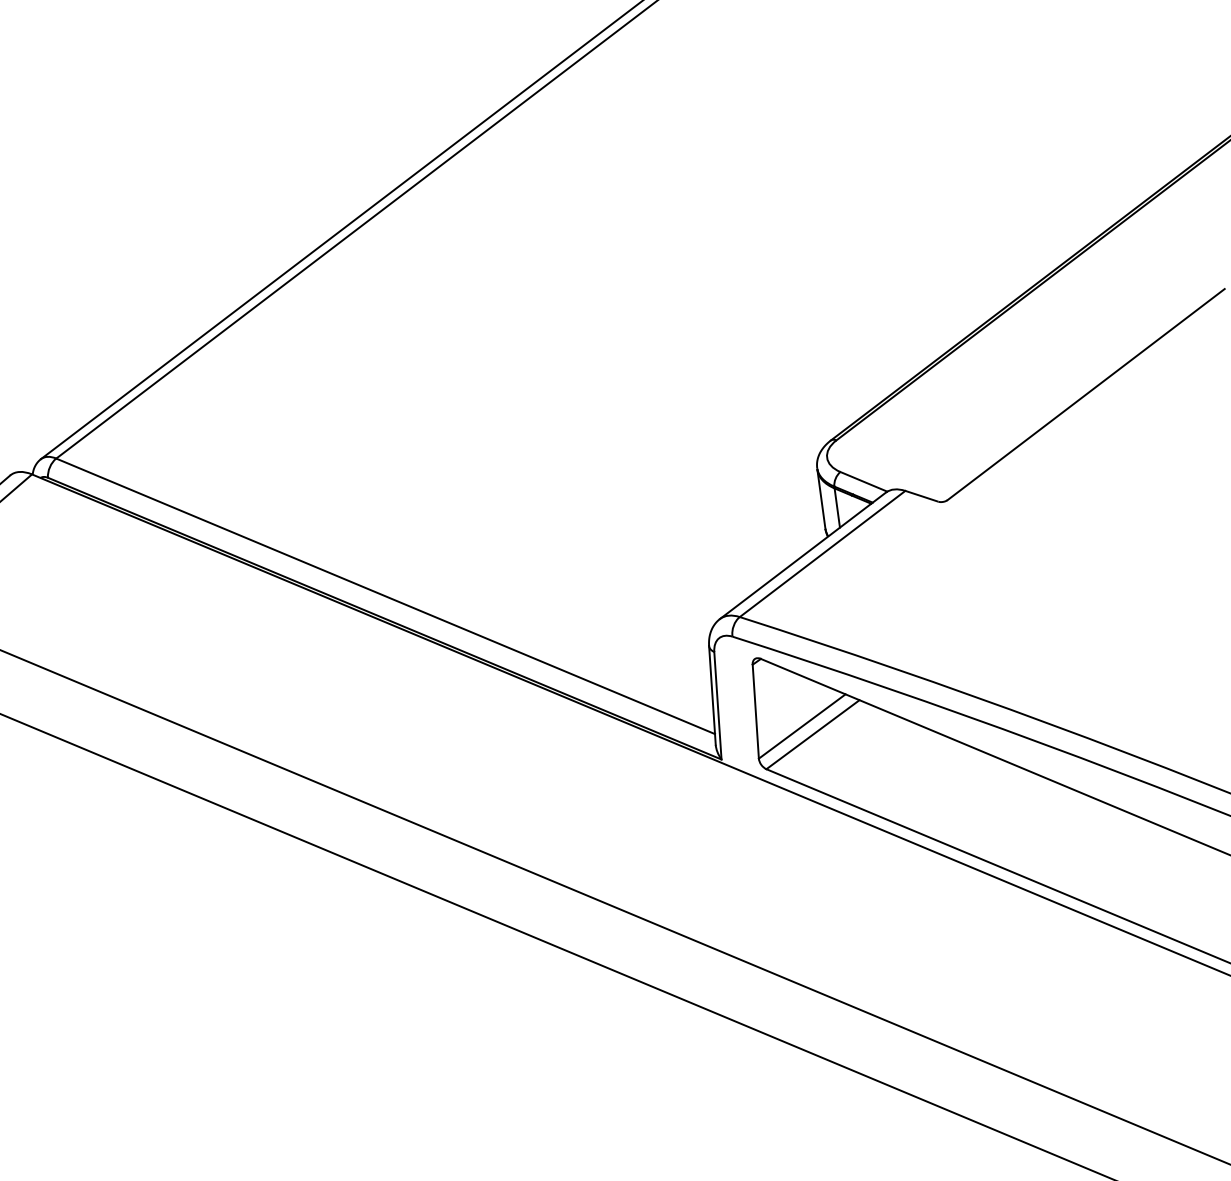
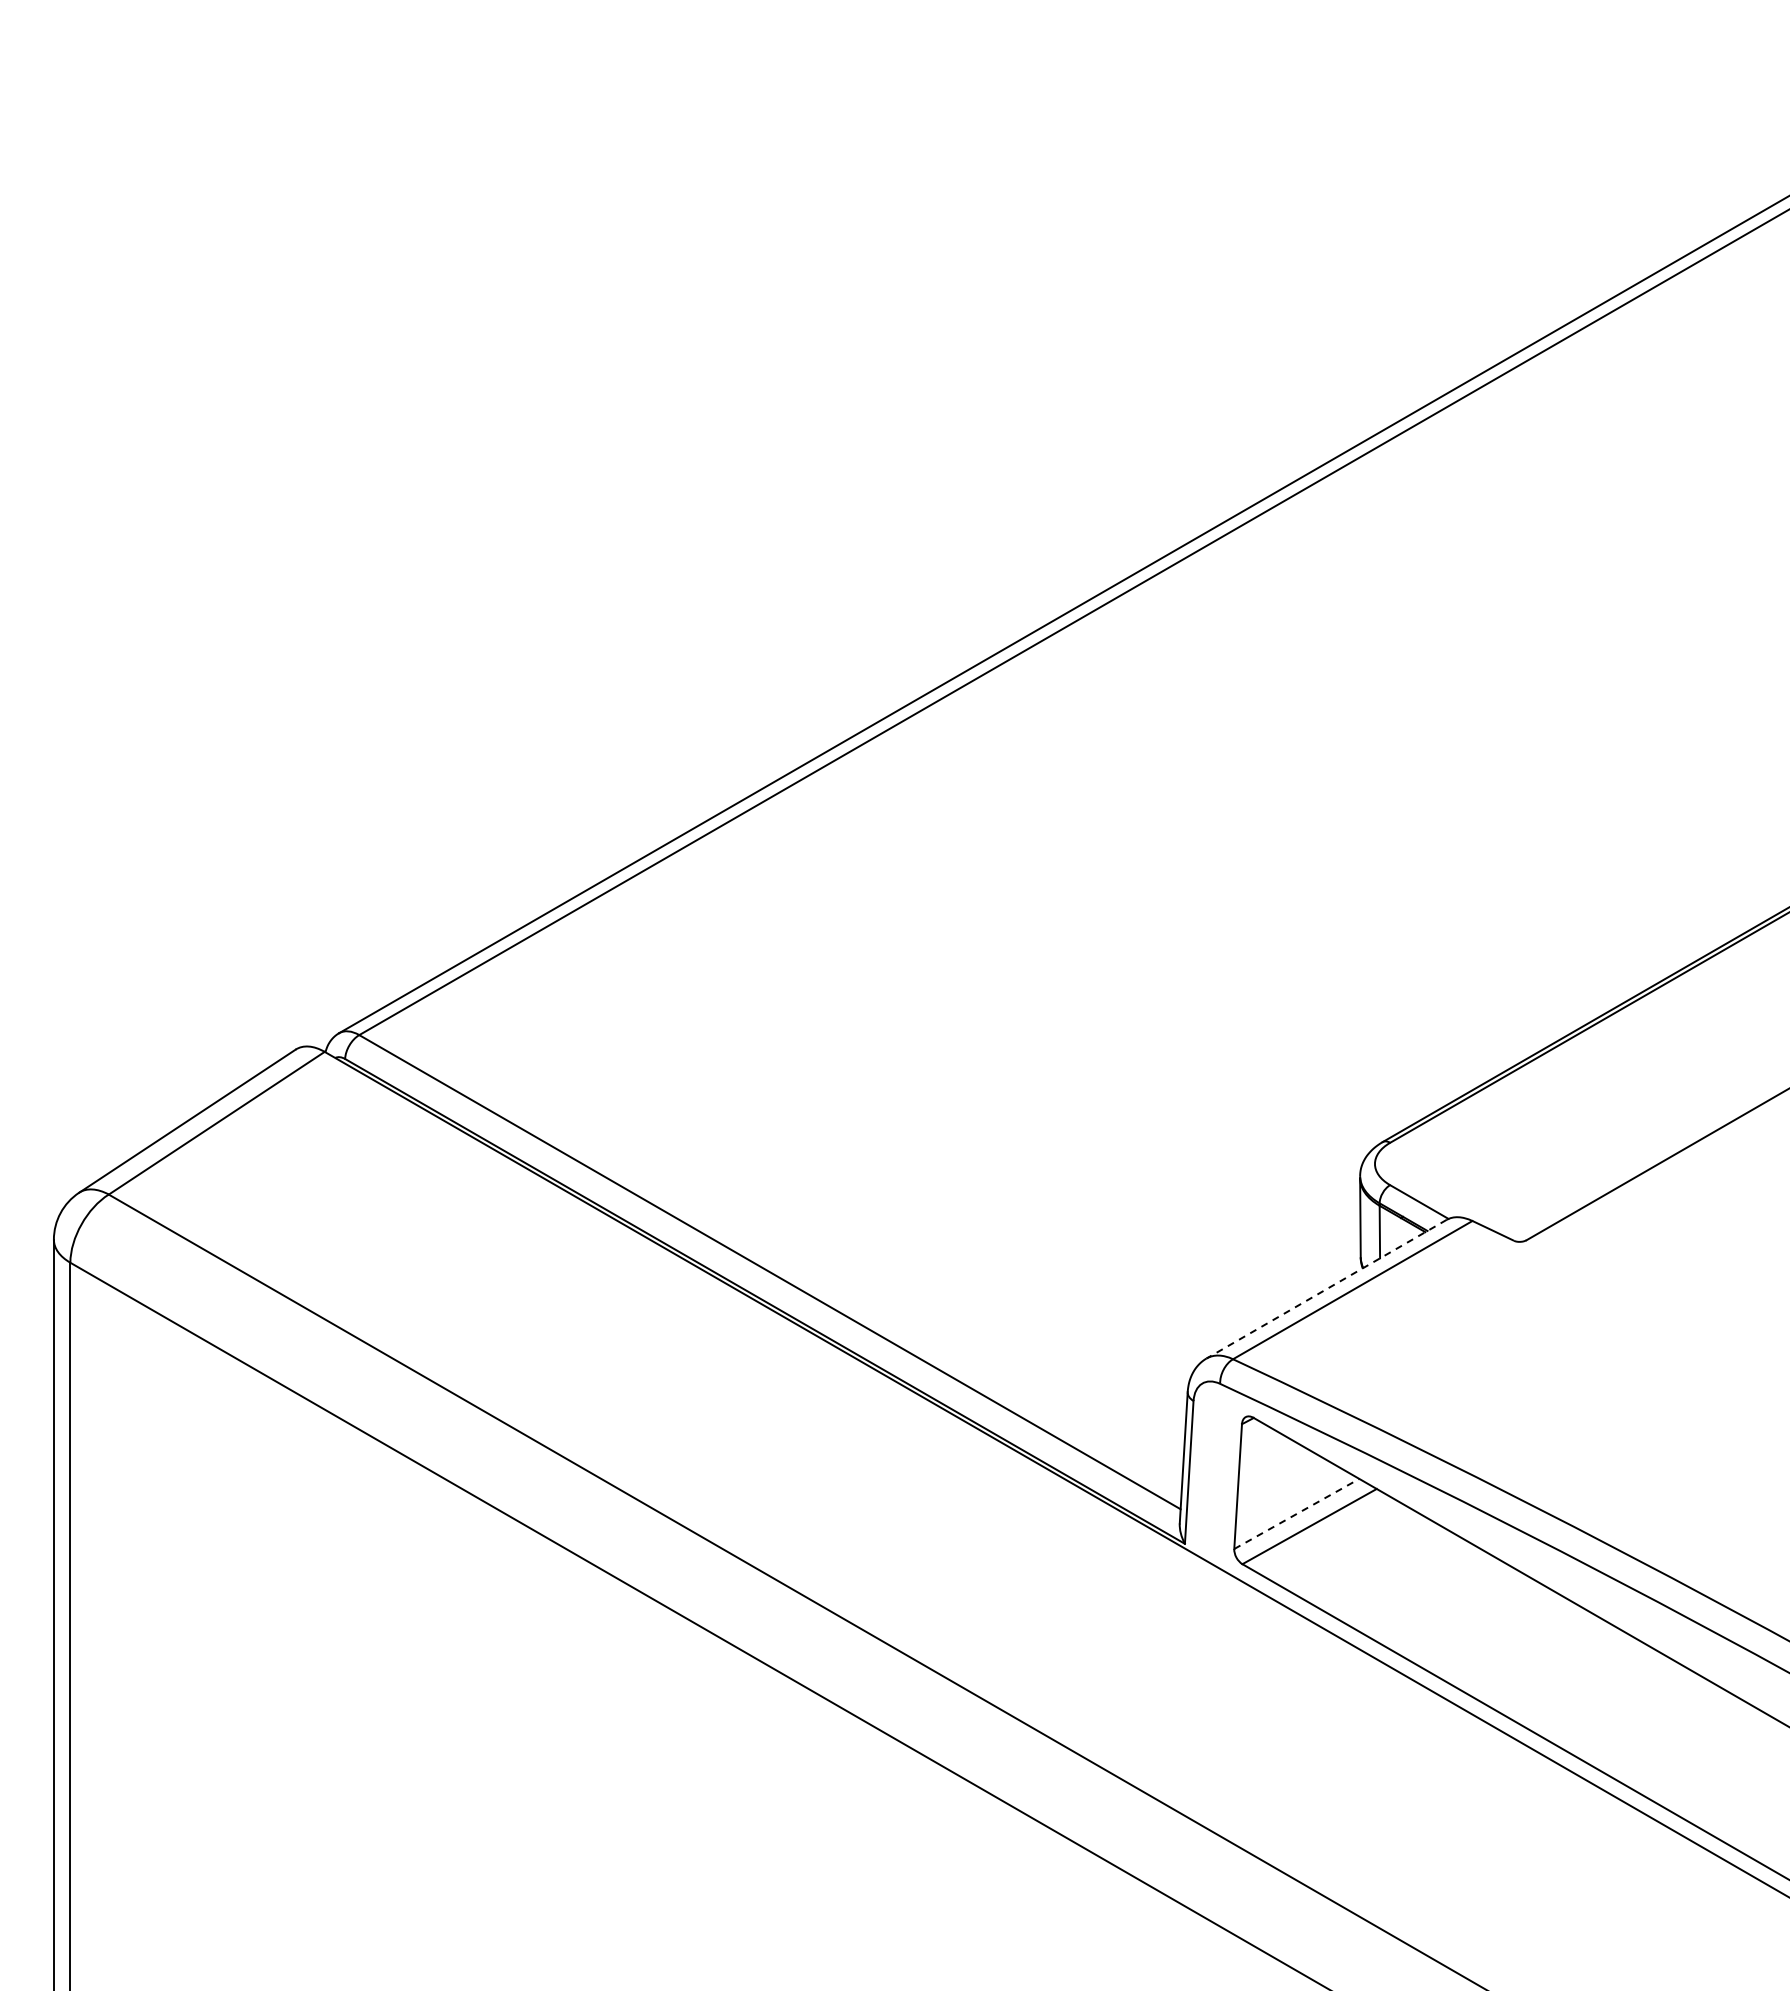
line: (802, 556) -> (1326, 1289), solid -> dashed
line: (801, 726) -> (1296, 1513), solid -> dashed

